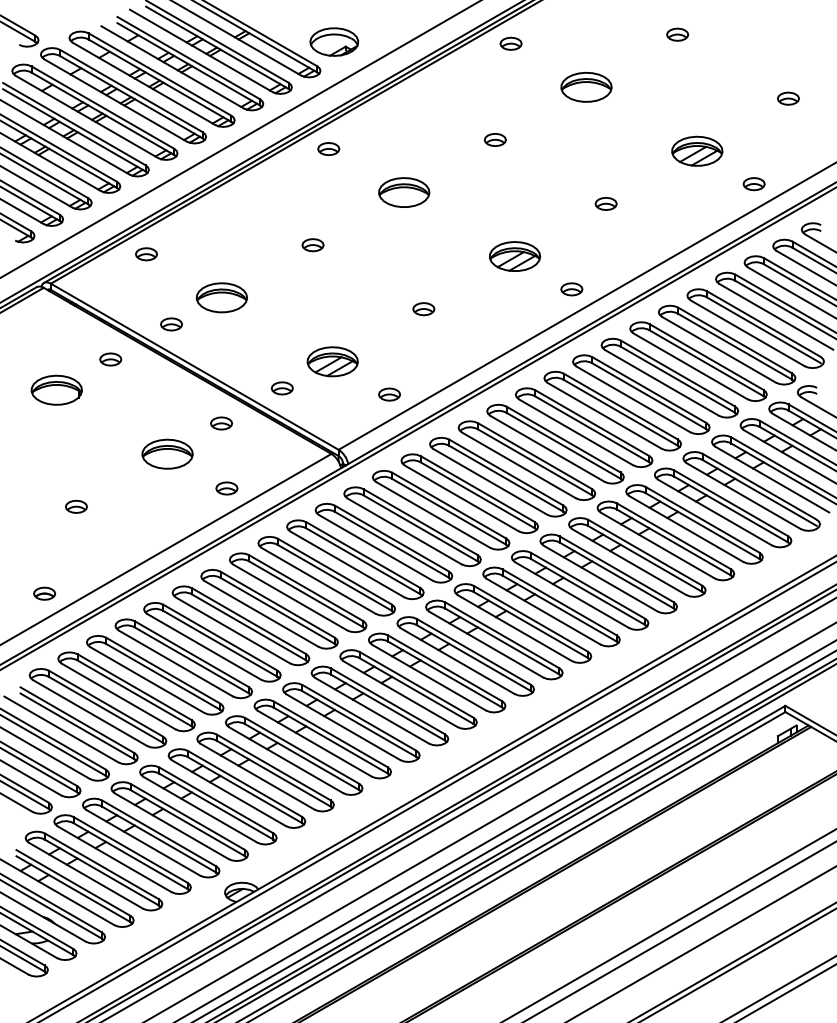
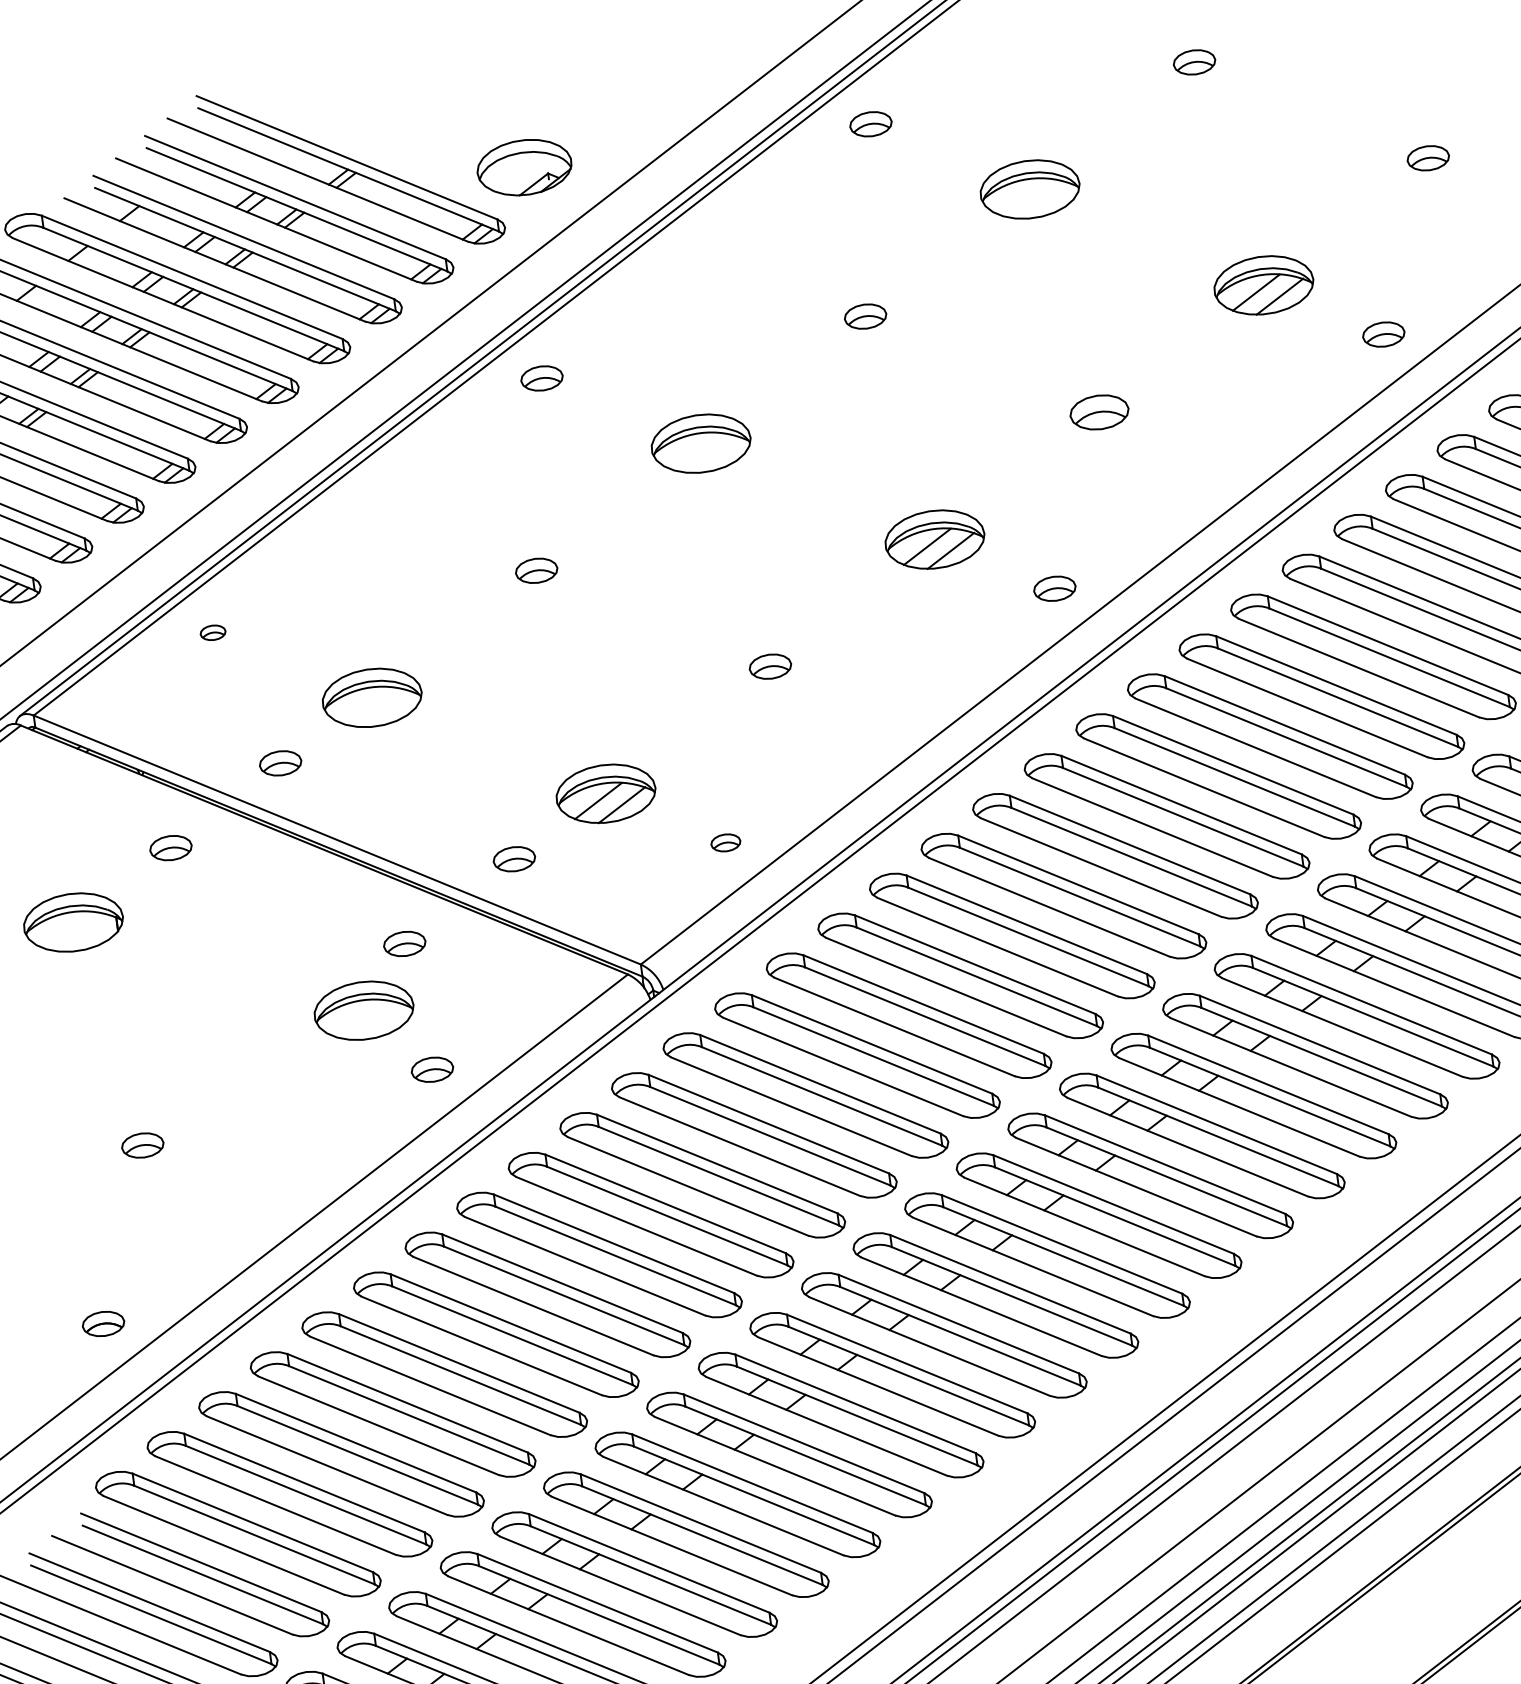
part: (605, 203) -> (1097, 411), size x1.4
part: (146, 254) -> (213, 633), size x0.6
part: (389, 394) -> (725, 842), size x0.7
part: (167, 453) -> (363, 1009), moved

